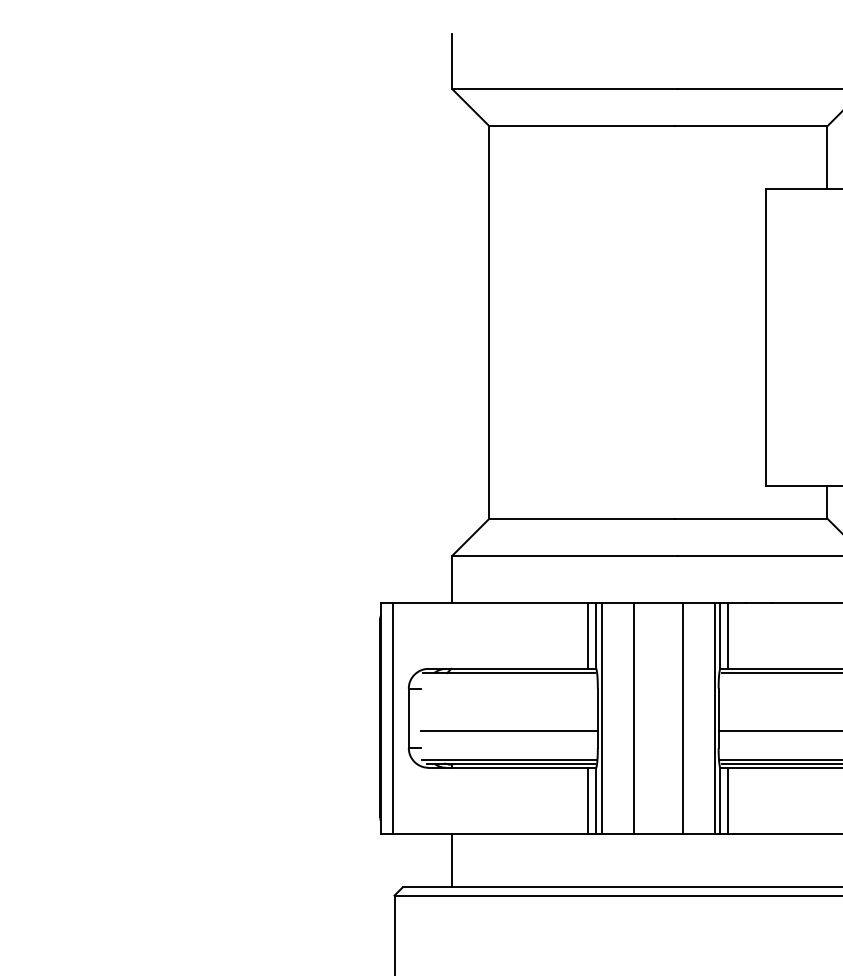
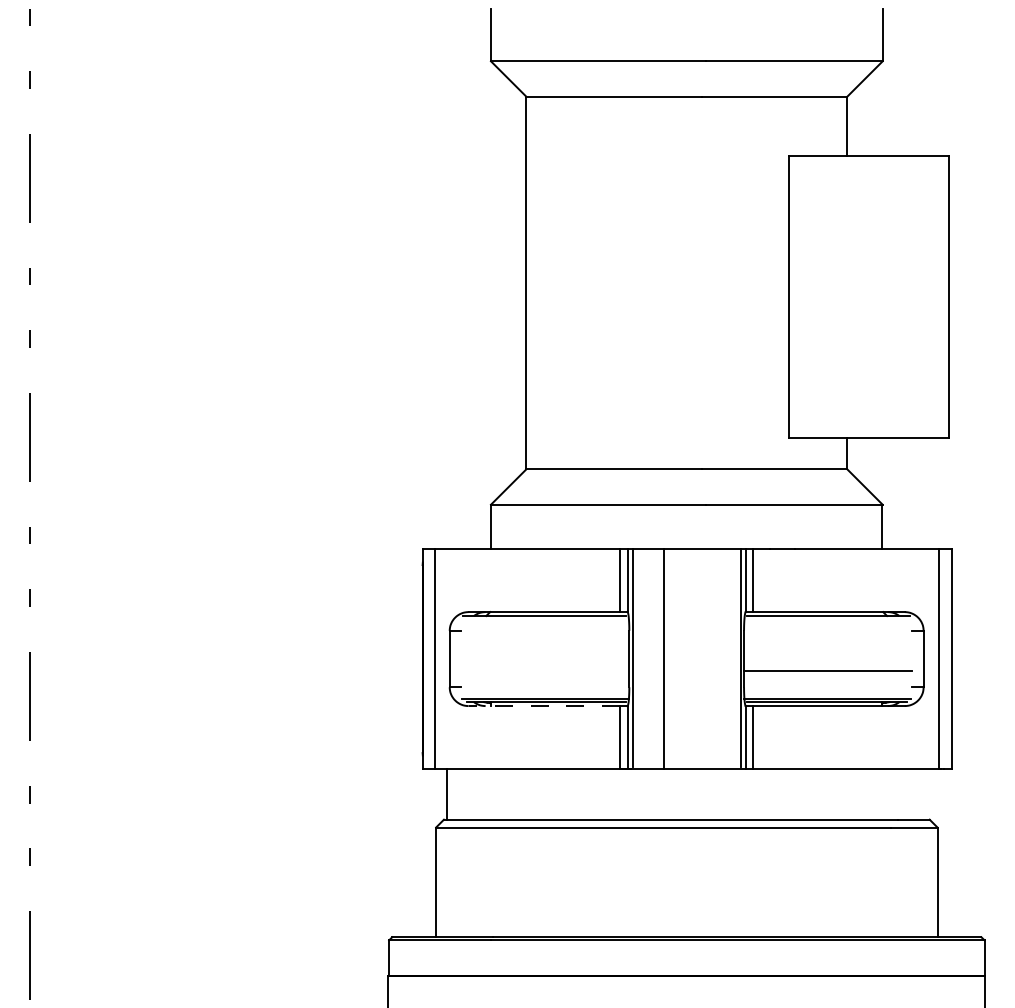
line: (682, 717) -> (709, 658), removed
line: (509, 730) -> (545, 670), removed
line: (508, 768) -> (544, 706), solid -> dashed
line: (451, 859) -> (446, 793), moved

